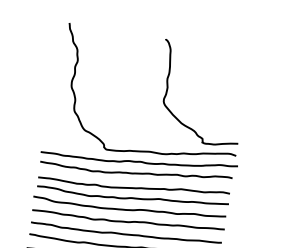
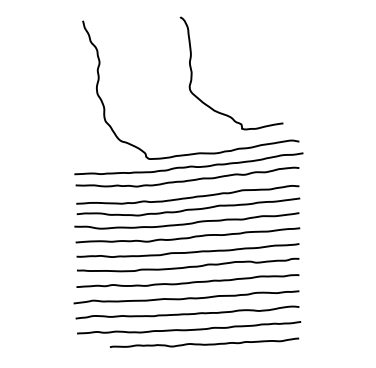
curve: (178, 118) -> (209, 105), moved

